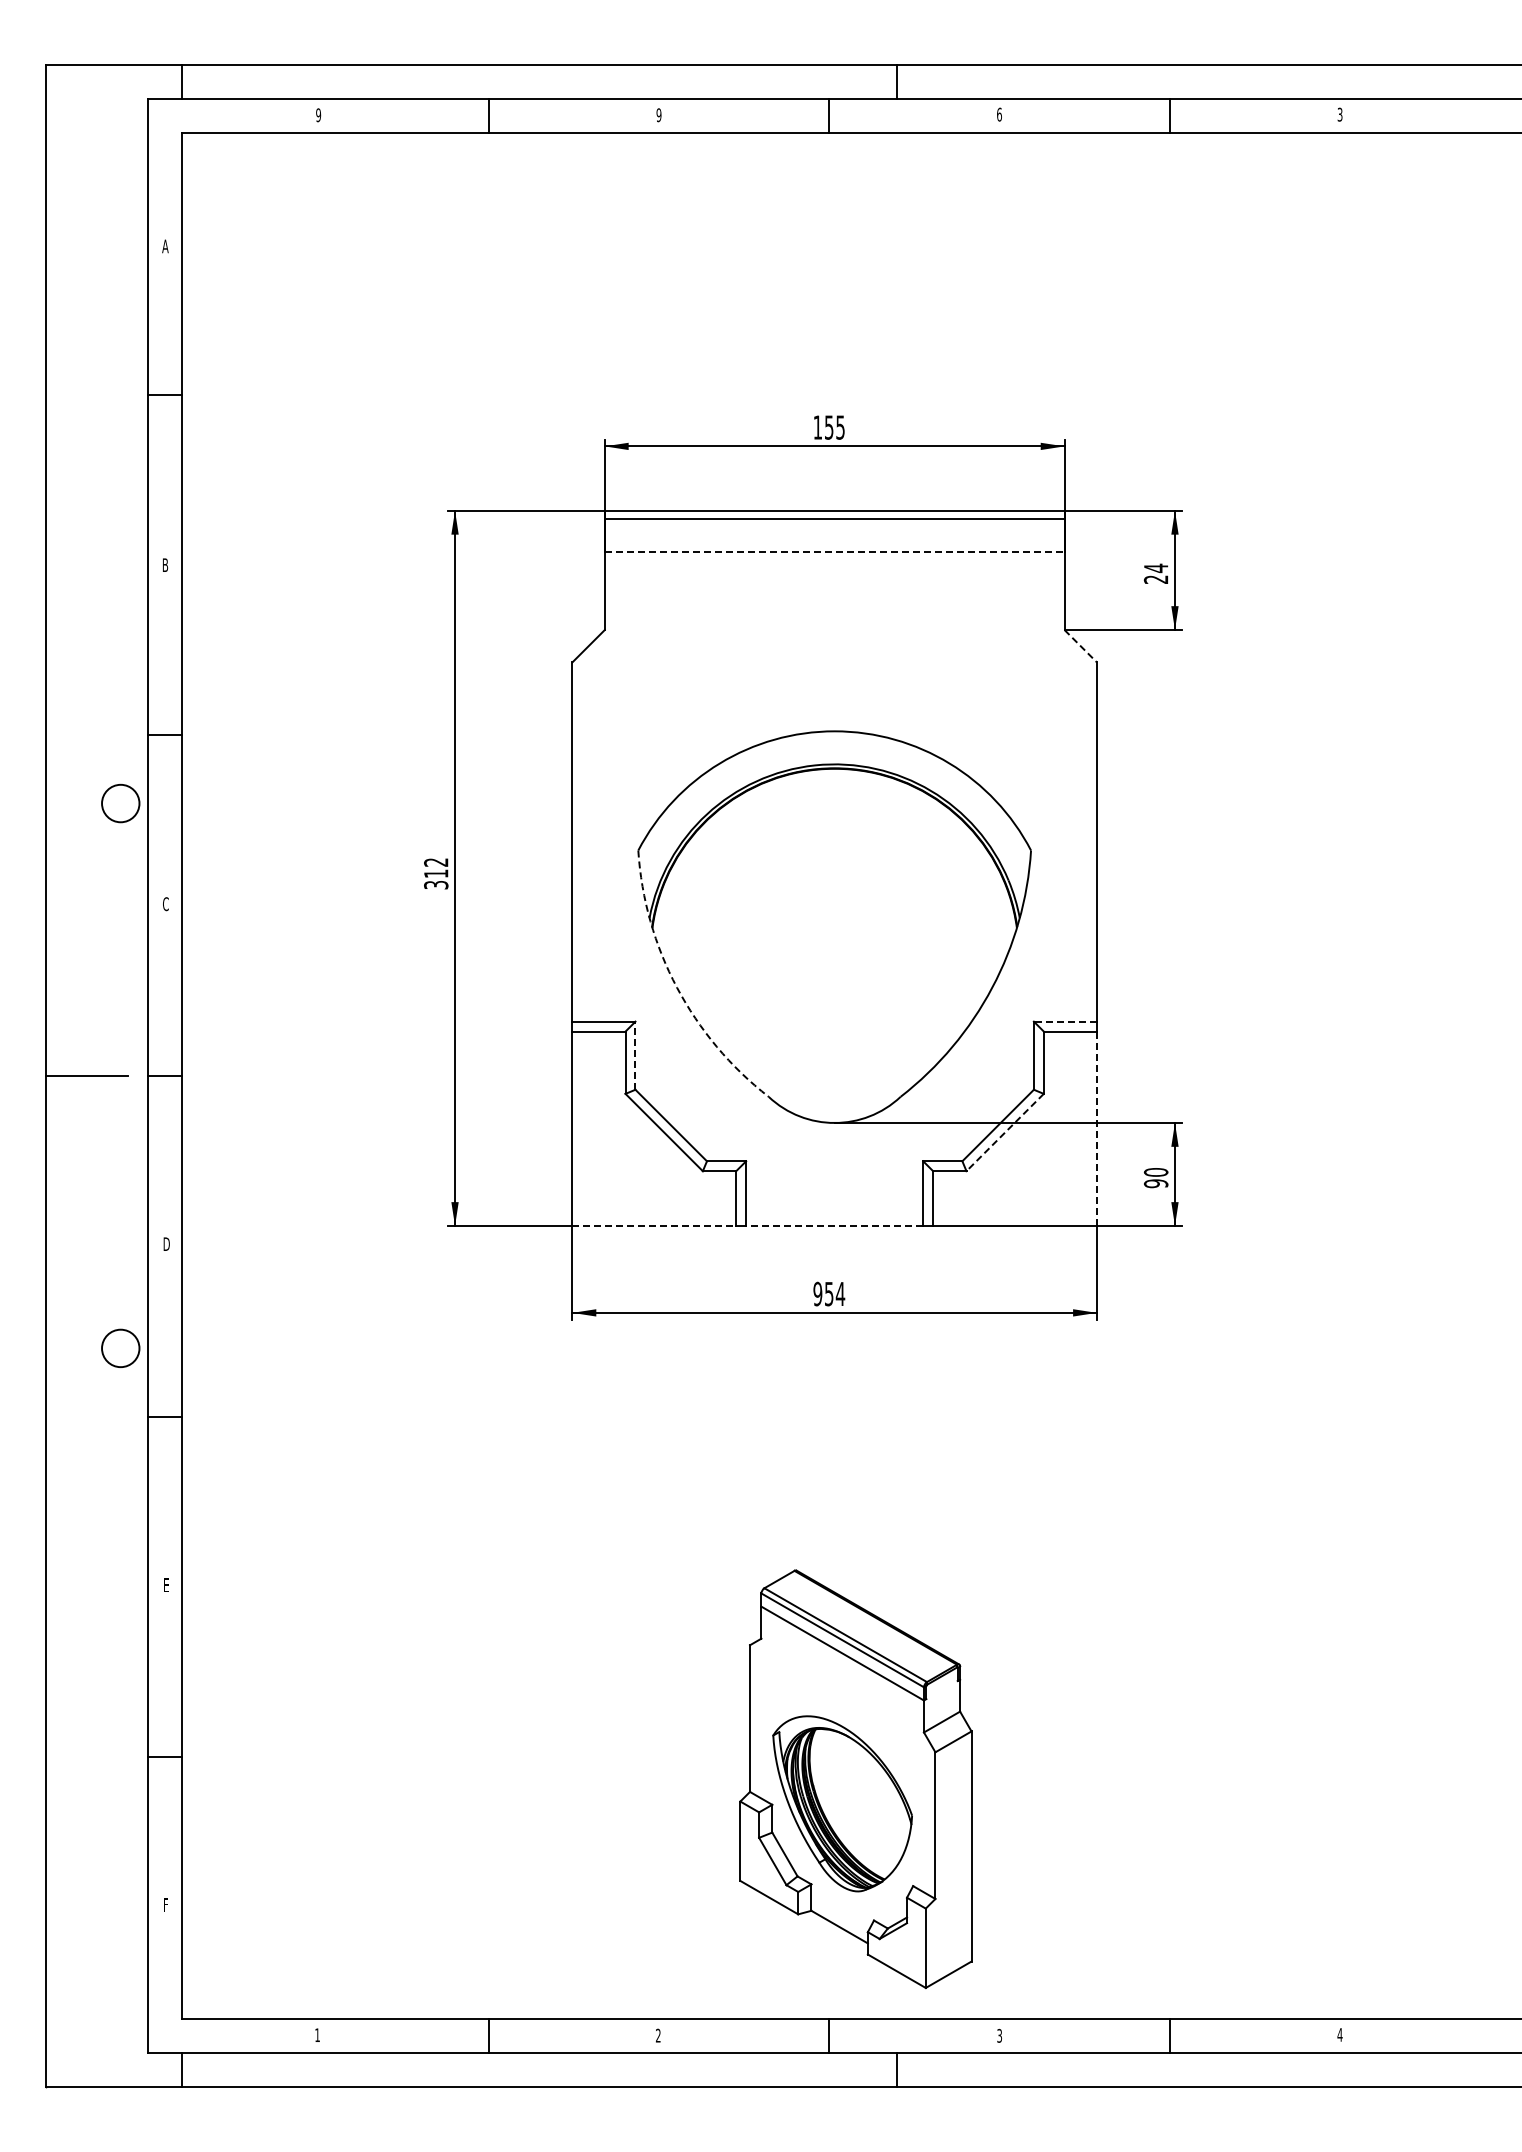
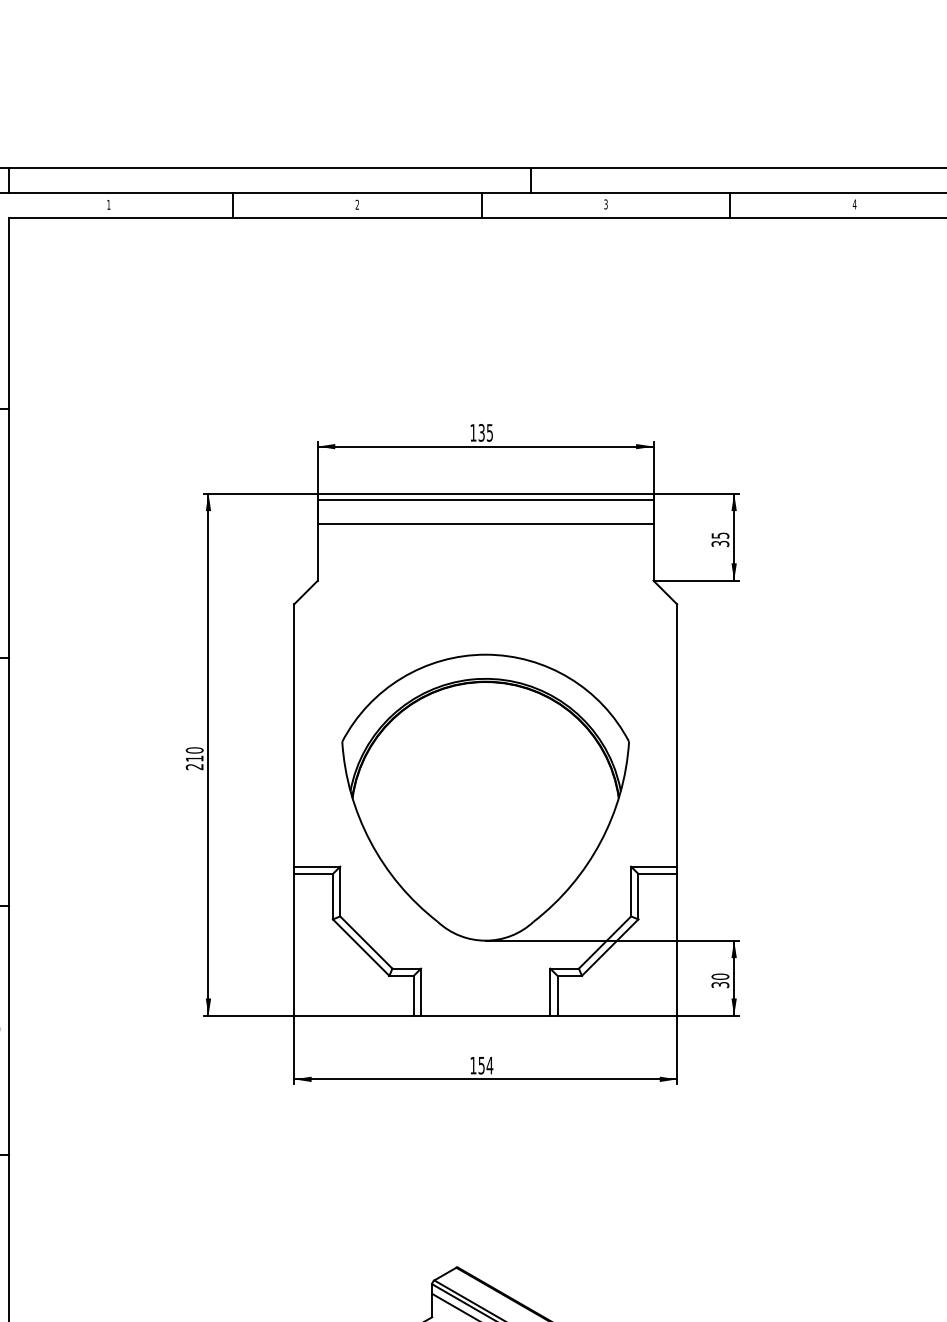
text: (999, 114) -> (606, 204), 6 -> 3
text: (1339, 114) -> (854, 204), 3 -> 4
text: (318, 115) -> (108, 205), 9 -> 1
text: (658, 115) -> (357, 205), 9 -> 2
text: (829, 427) -> (481, 432), 155 -> 135
line: (834, 551) -> (485, 523), dashed -> solid
text: (1156, 573) -> (720, 539), 24 -> 35
line: (1080, 646) -> (665, 592), dashed -> solid
text: (436, 873) -> (194, 758), 312 -> 210
arc: (677, 987) -> (370, 841), dashed -> solid
line: (1065, 1021) -> (654, 866), dashed -> solid
line: (635, 1055) -> (340, 891), dashed -> solid
line: (1096, 1128) -> (676, 944), dashed -> solid
line: (1005, 1132) -> (610, 947), dashed -> solid
text: (1156, 1183) -> (720, 984), 90 -> 30
line: (654, 1225) -> (354, 1015), dashed -> solid
line: (834, 1225) -> (485, 1015), dashed -> solid
text: (817, 1293) -> (473, 1065), 954 -> 154

